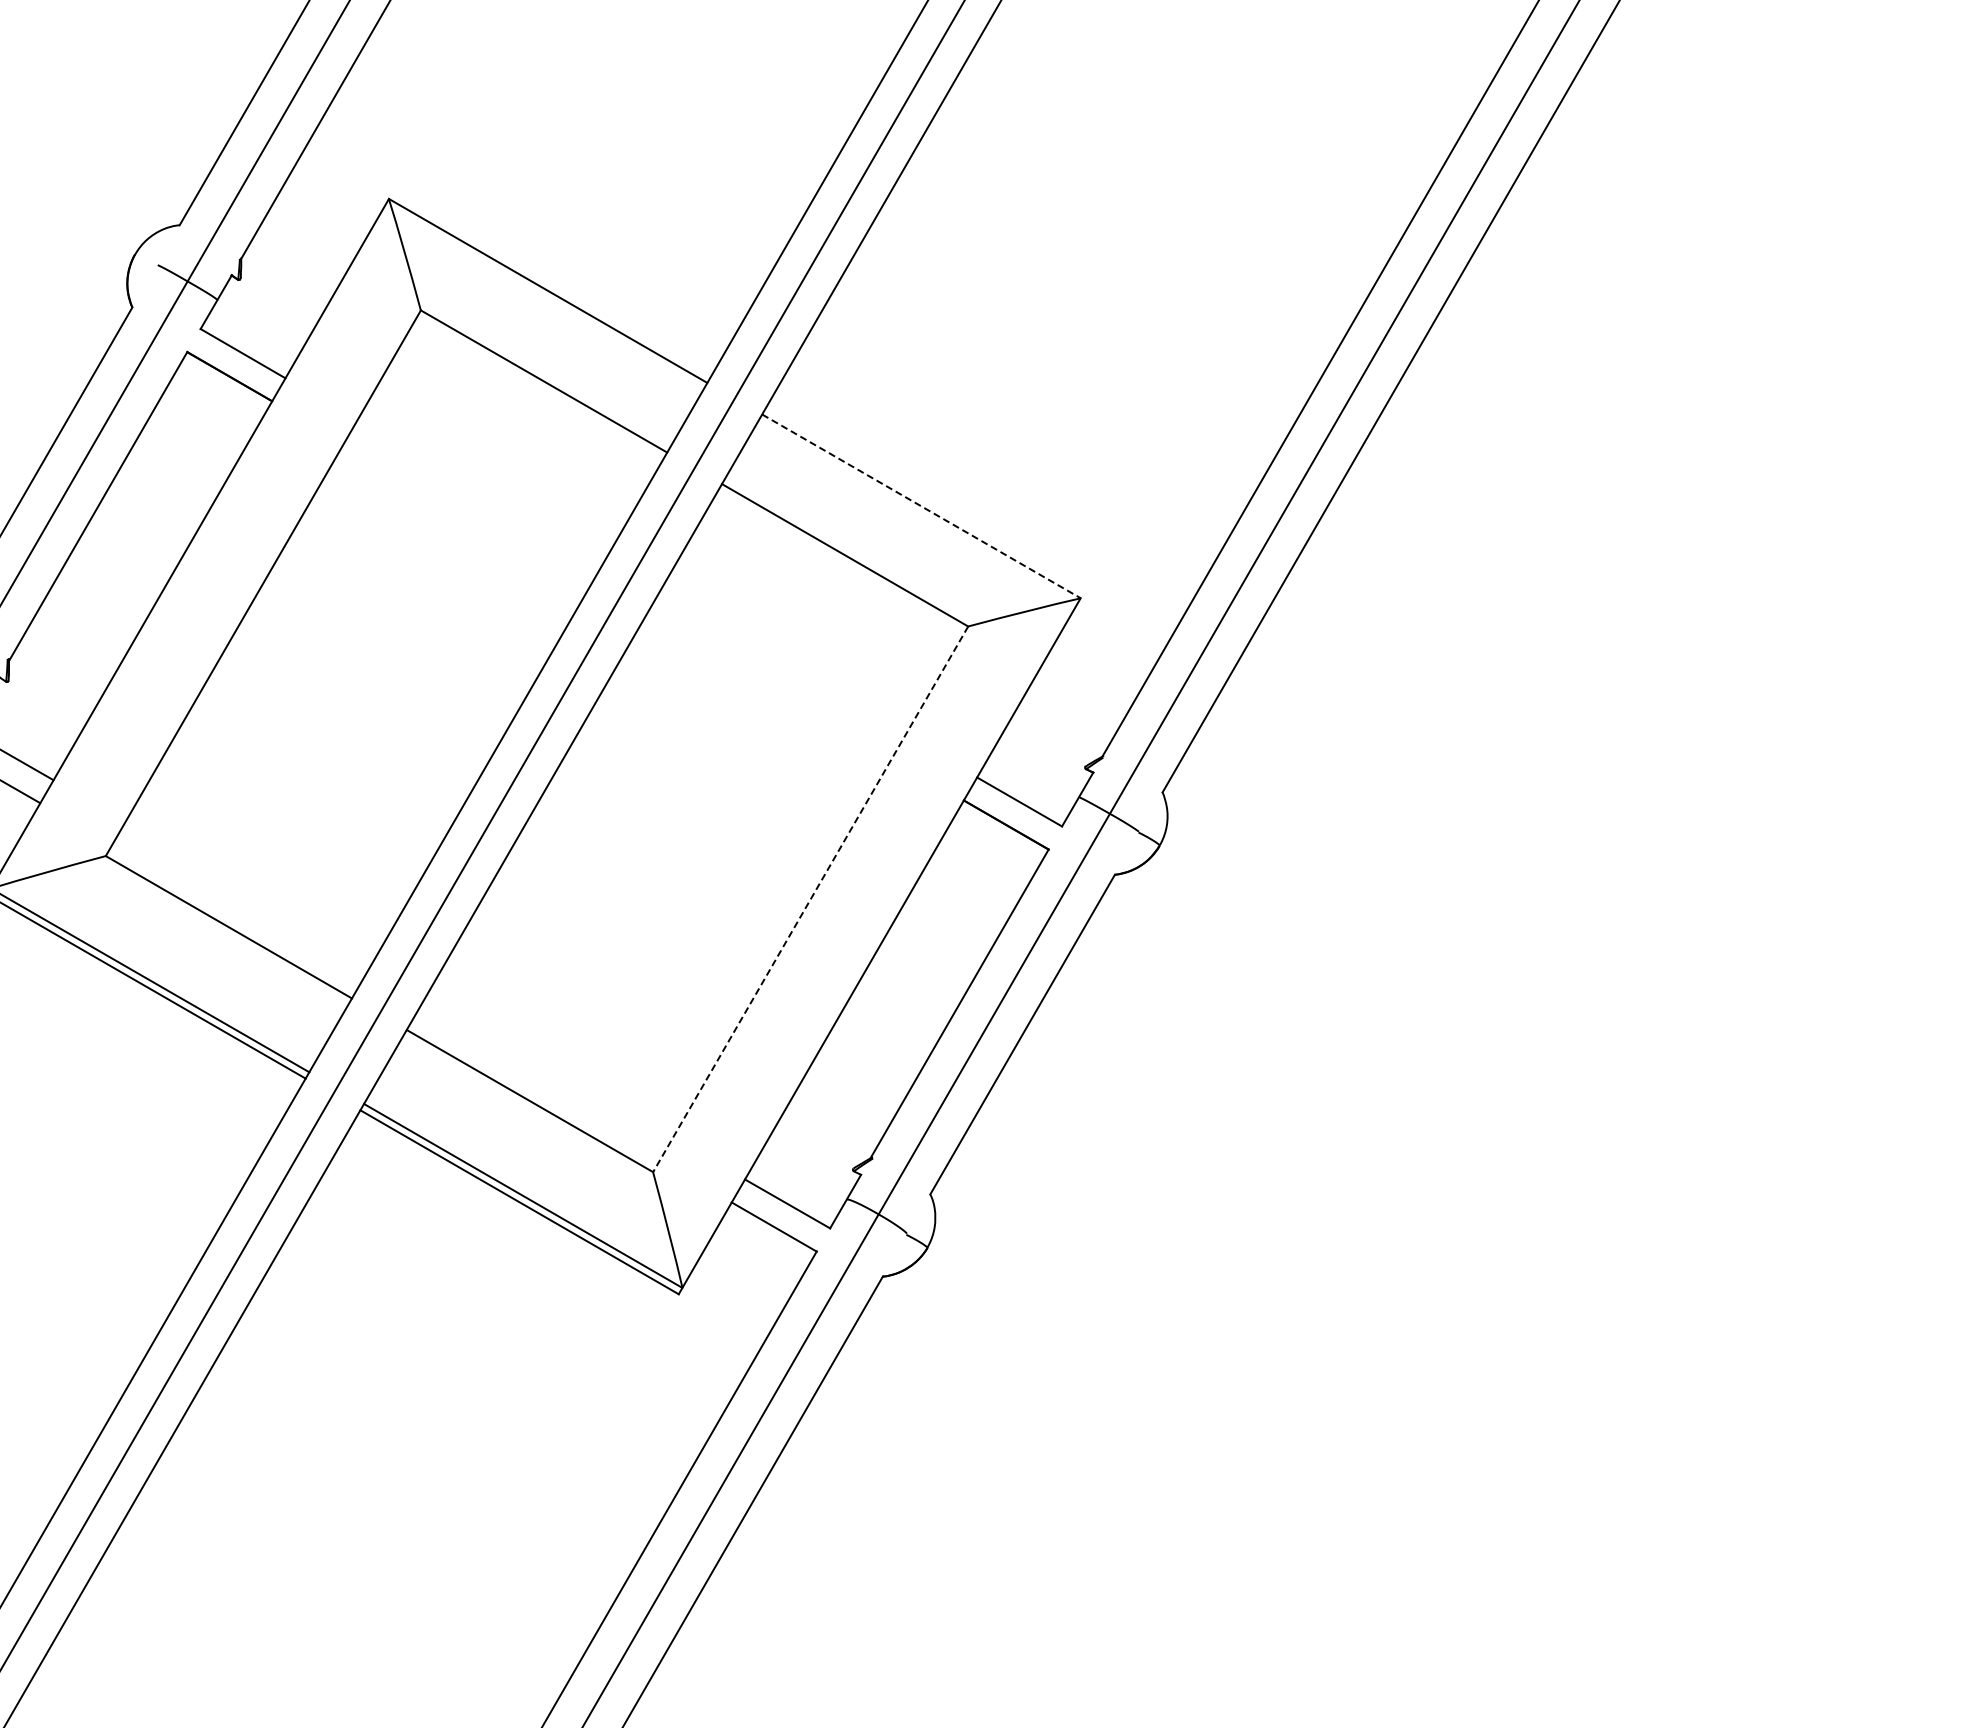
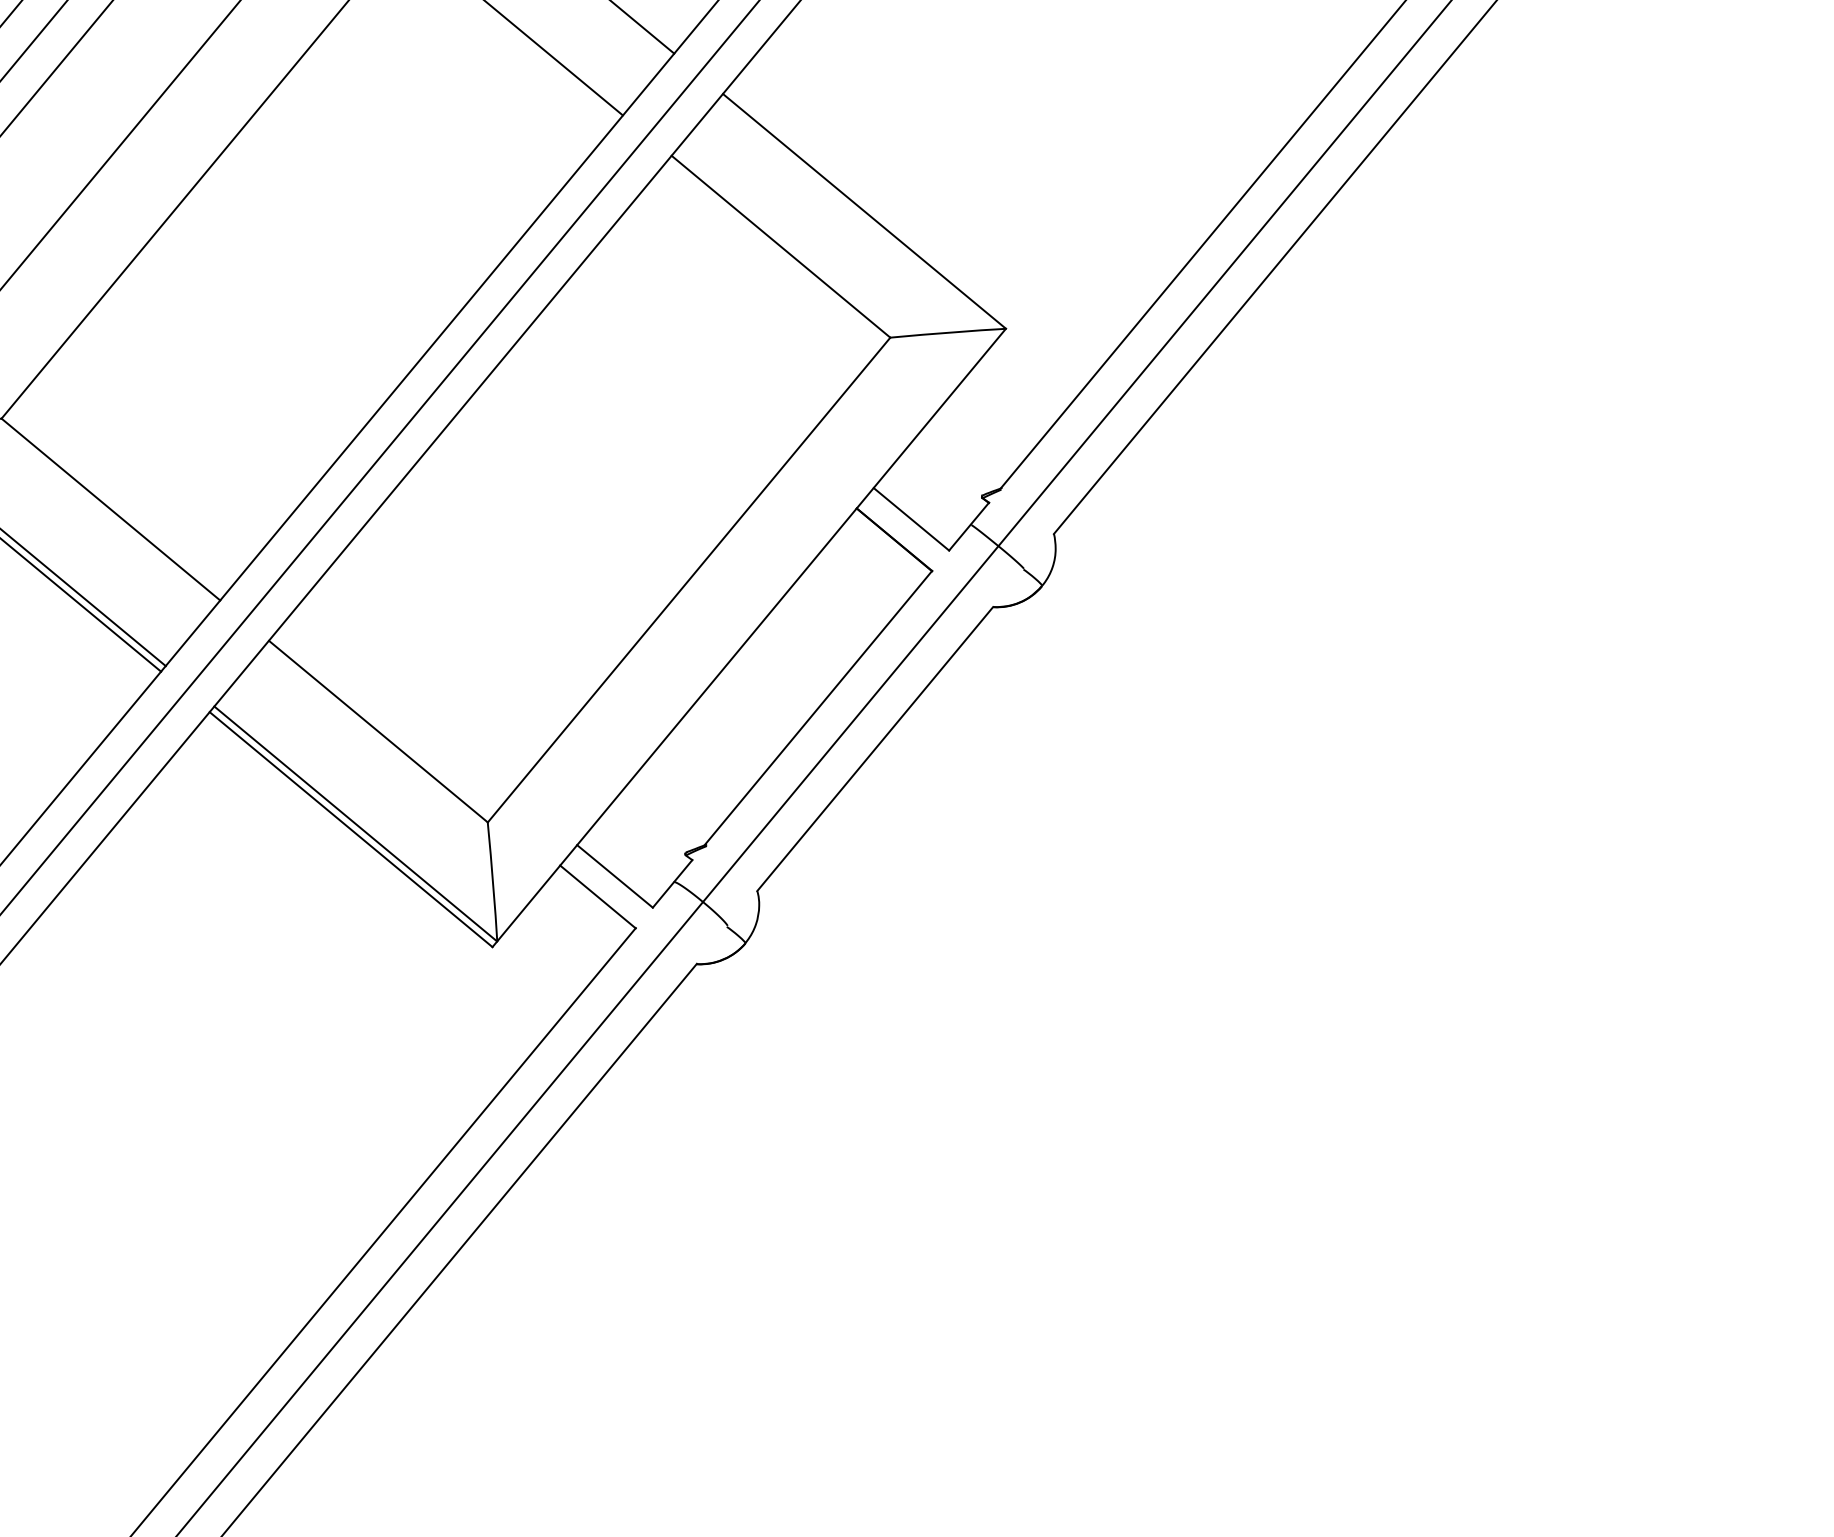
line: (921, 506) -> (864, 211), dashed -> solid
line: (810, 899) -> (688, 580), dashed -> solid

